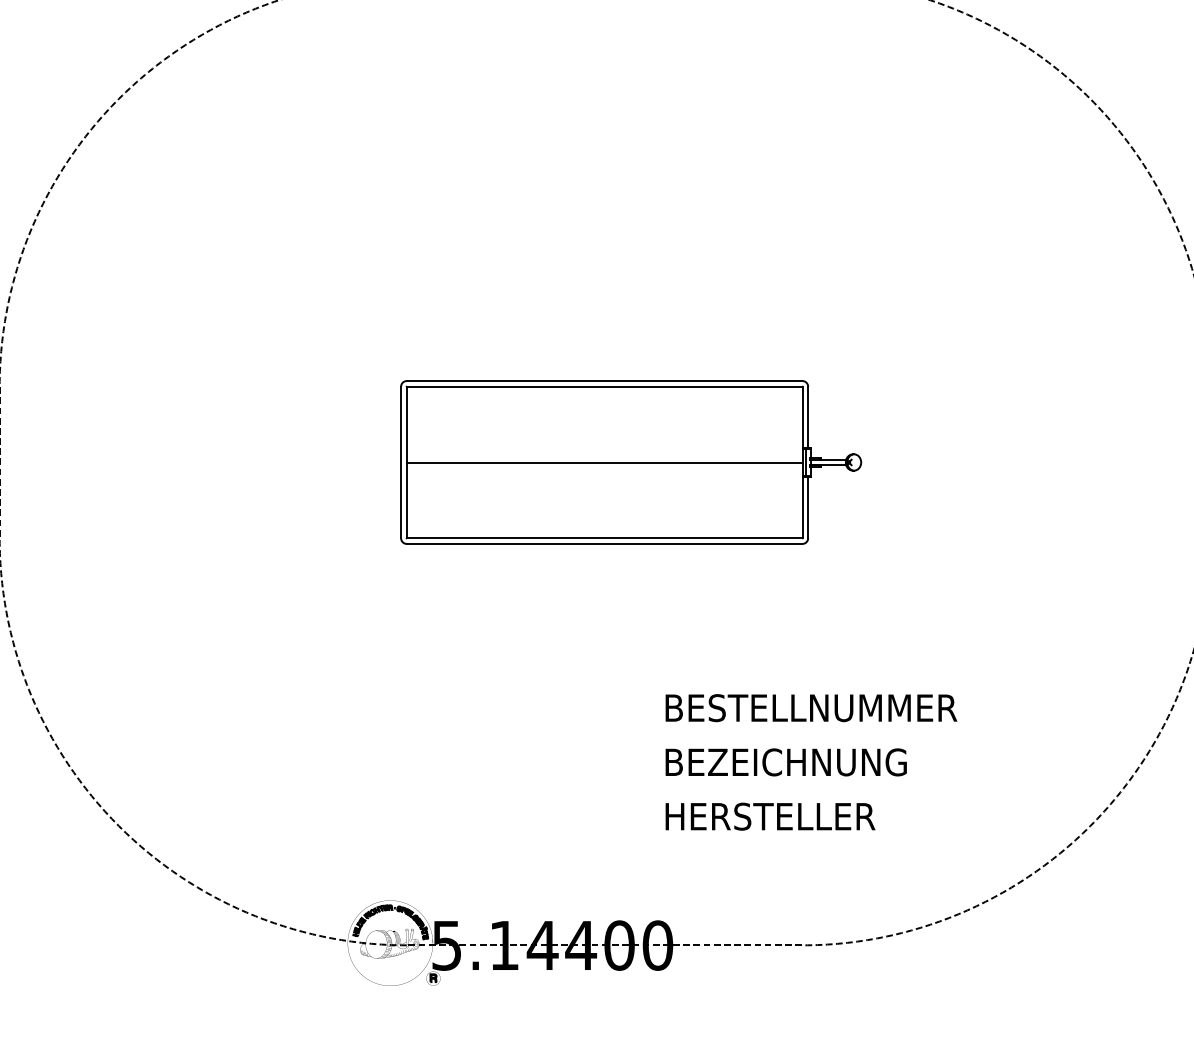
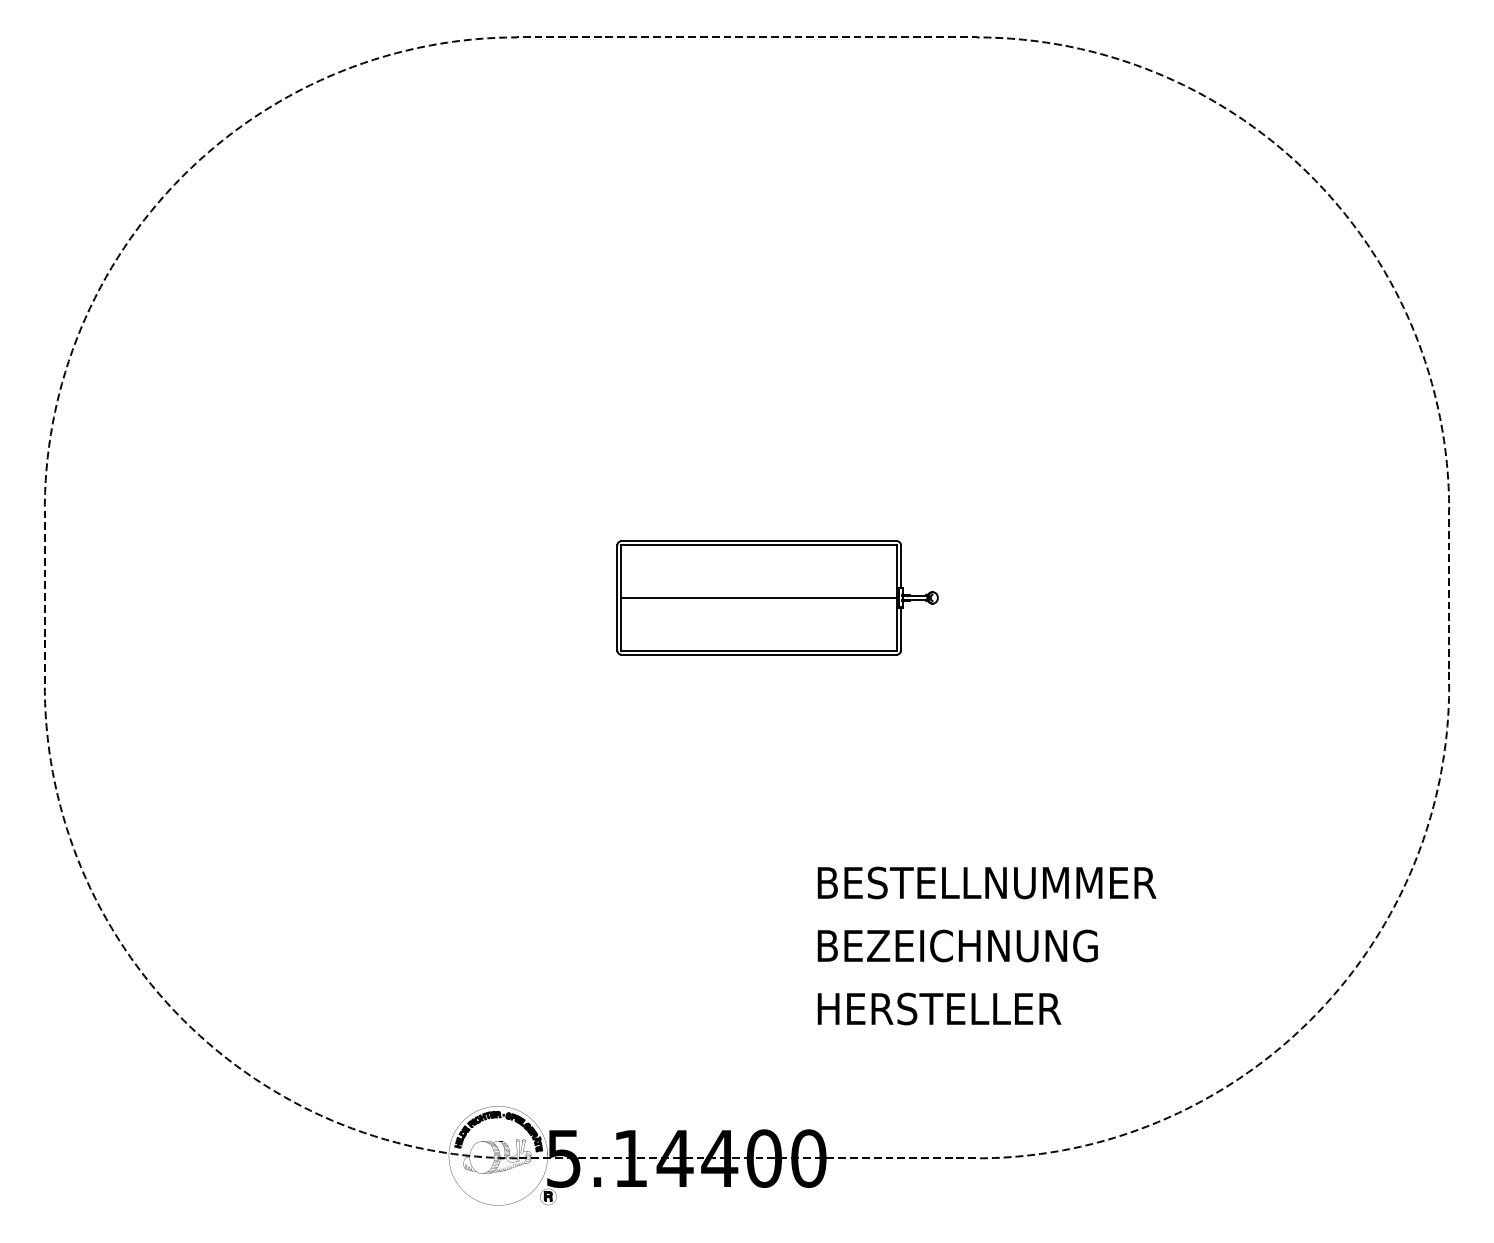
part: (630, 462) -> (777, 597), size x0.6

